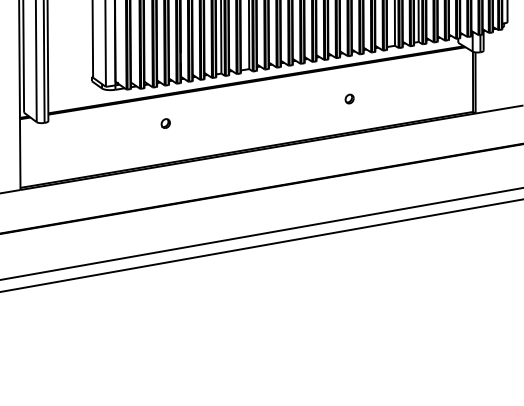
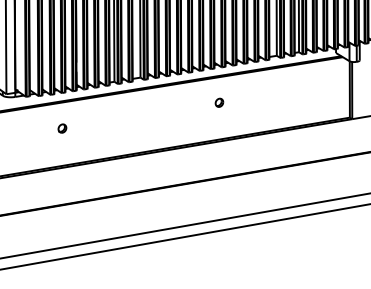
part: (349, 98) -> (219, 102), moved

